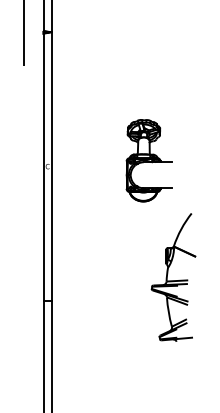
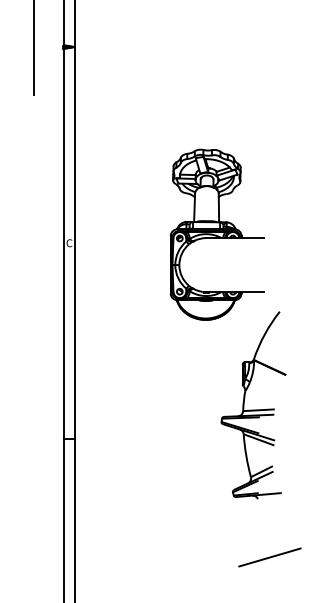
part: (148, 160) -> (216, 234), size x1.43
line: (184, 381) -> (269, 557), added

